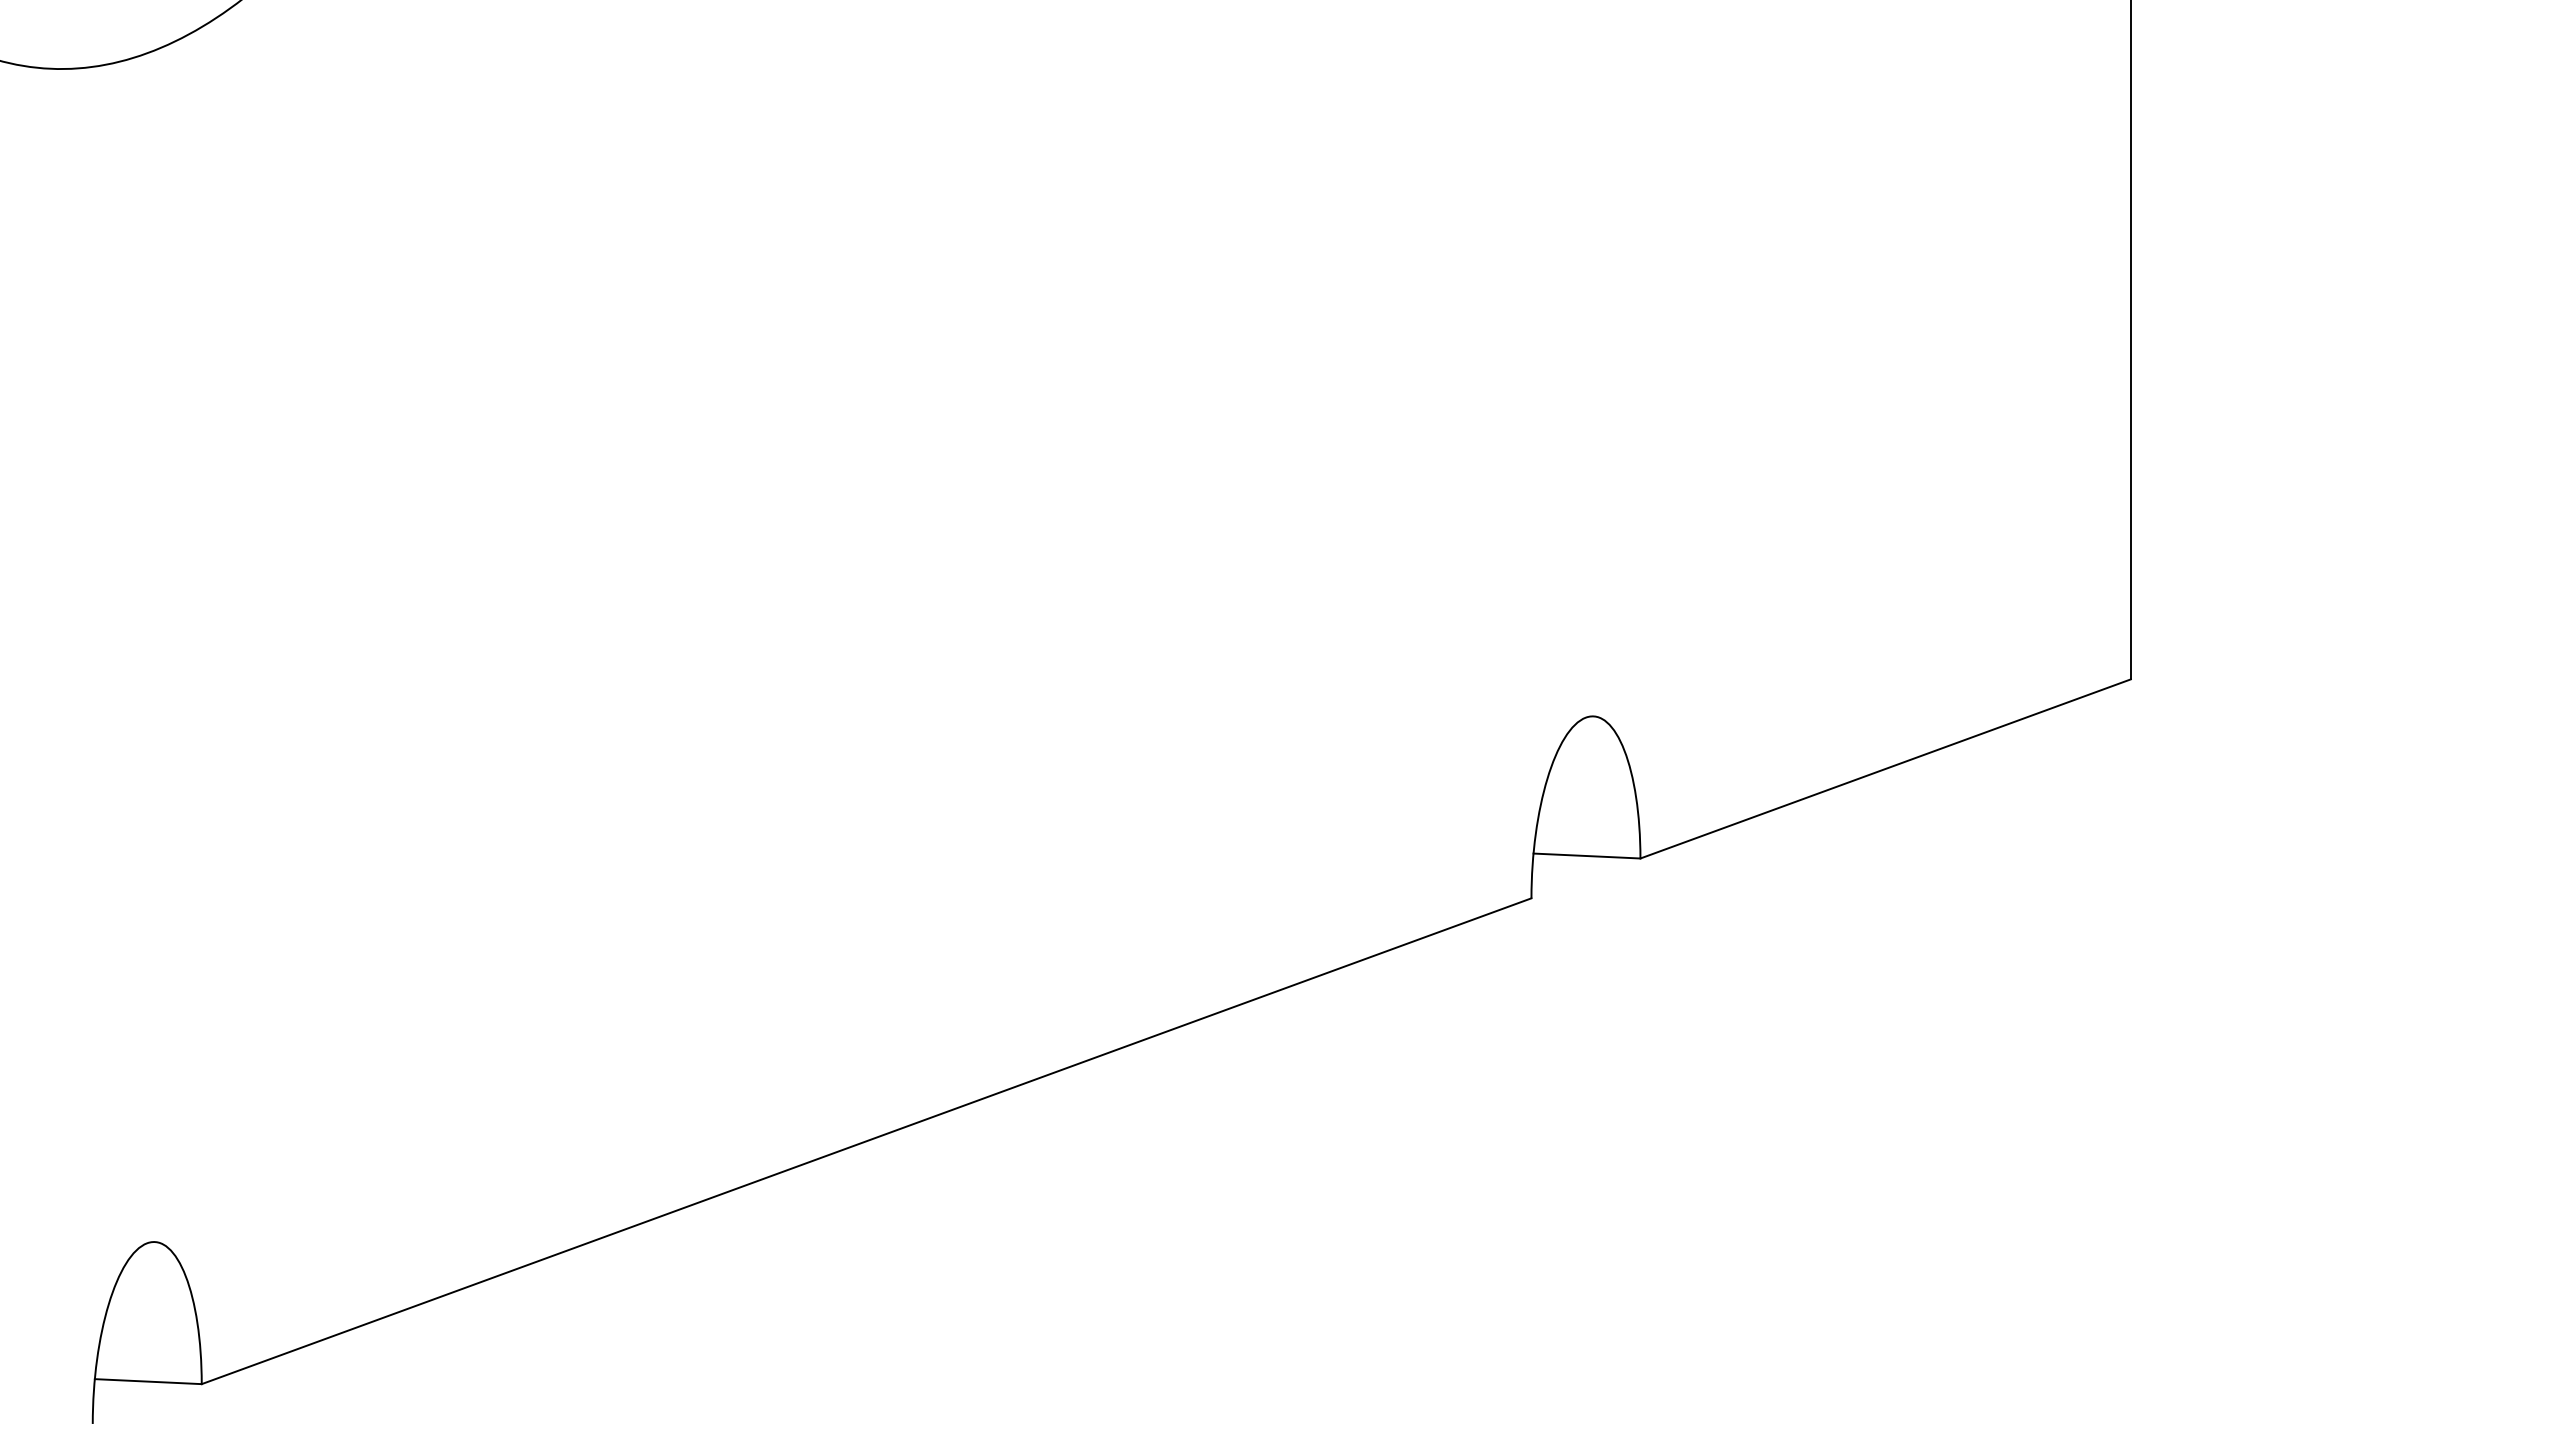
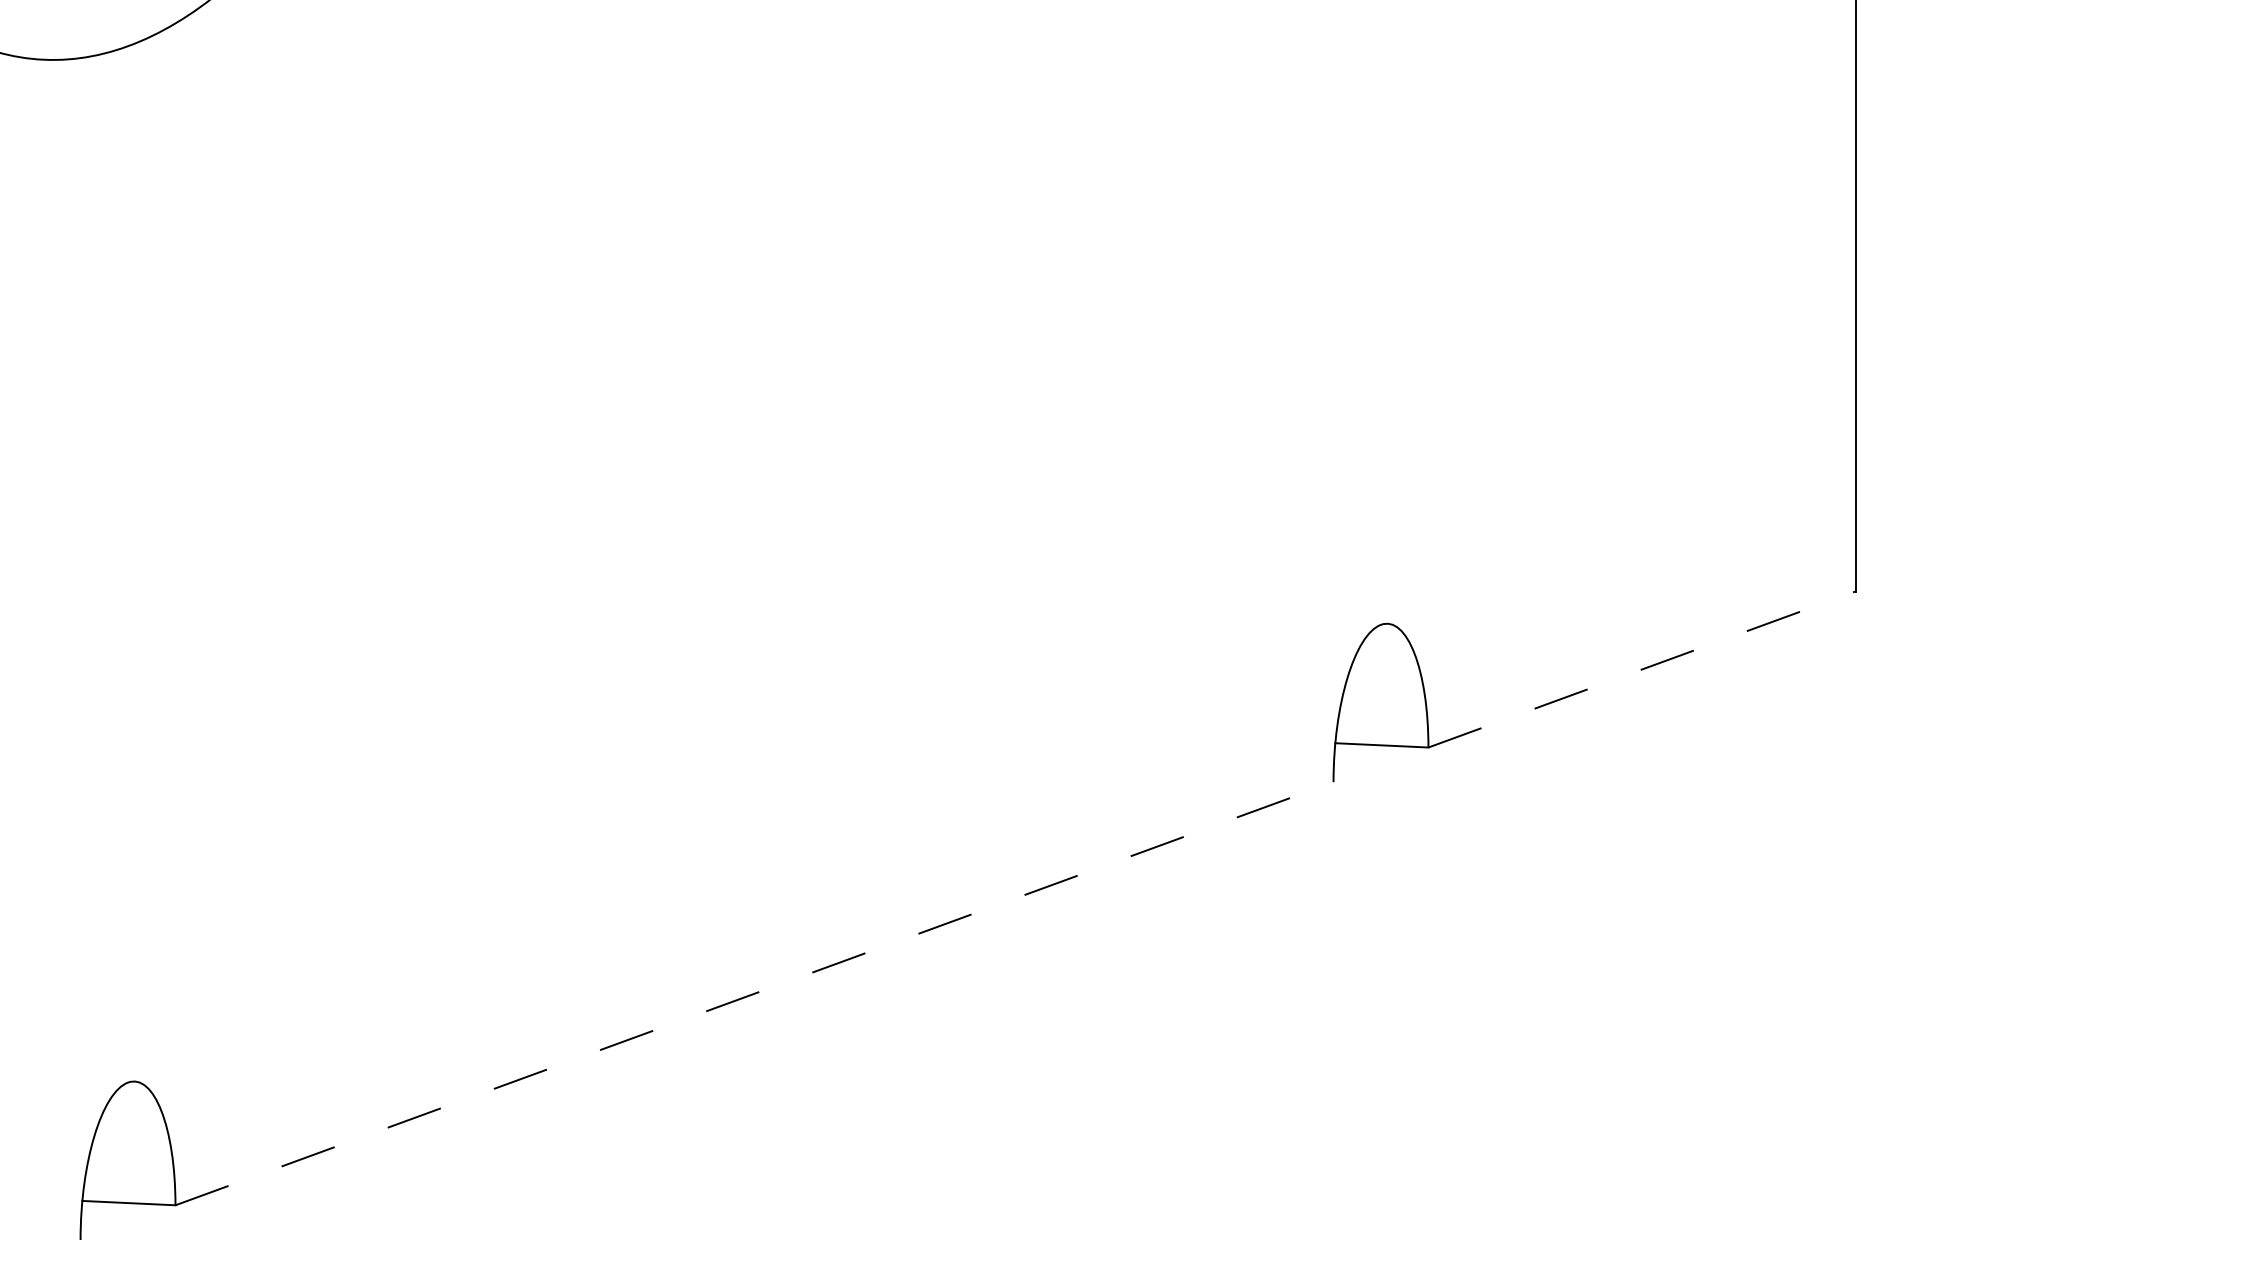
line: (1886, 768) -> (1642, 669), solid -> dashed
line: (866, 1141) -> (754, 993), solid -> dashed

